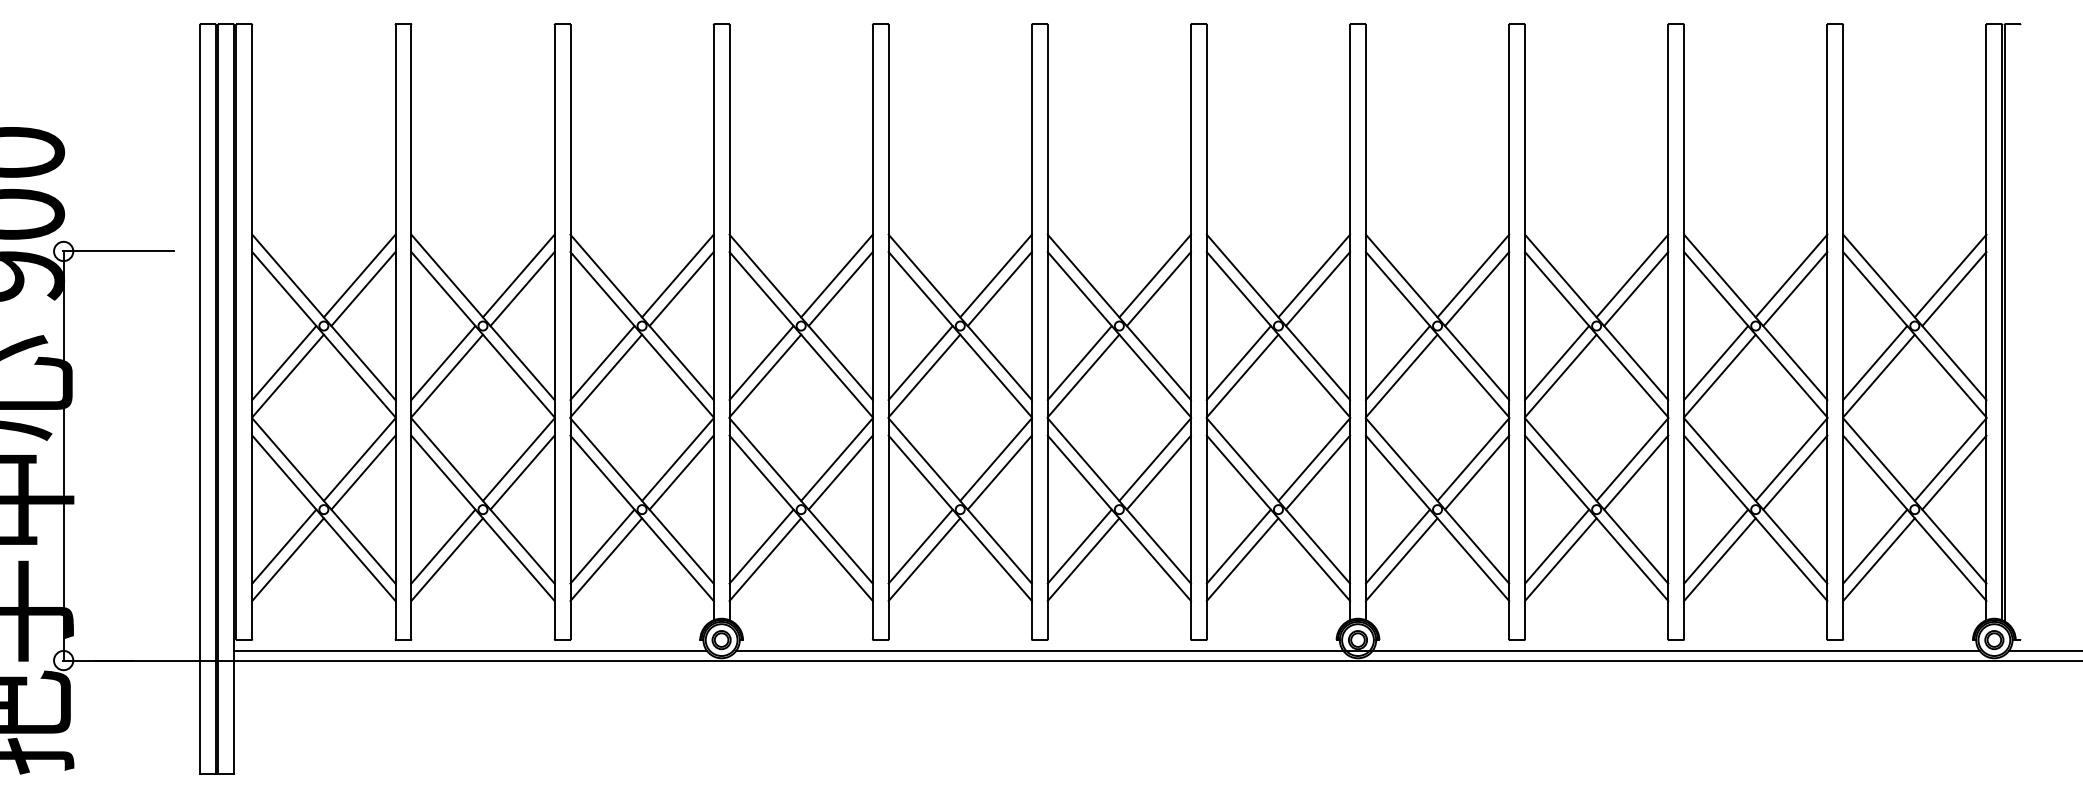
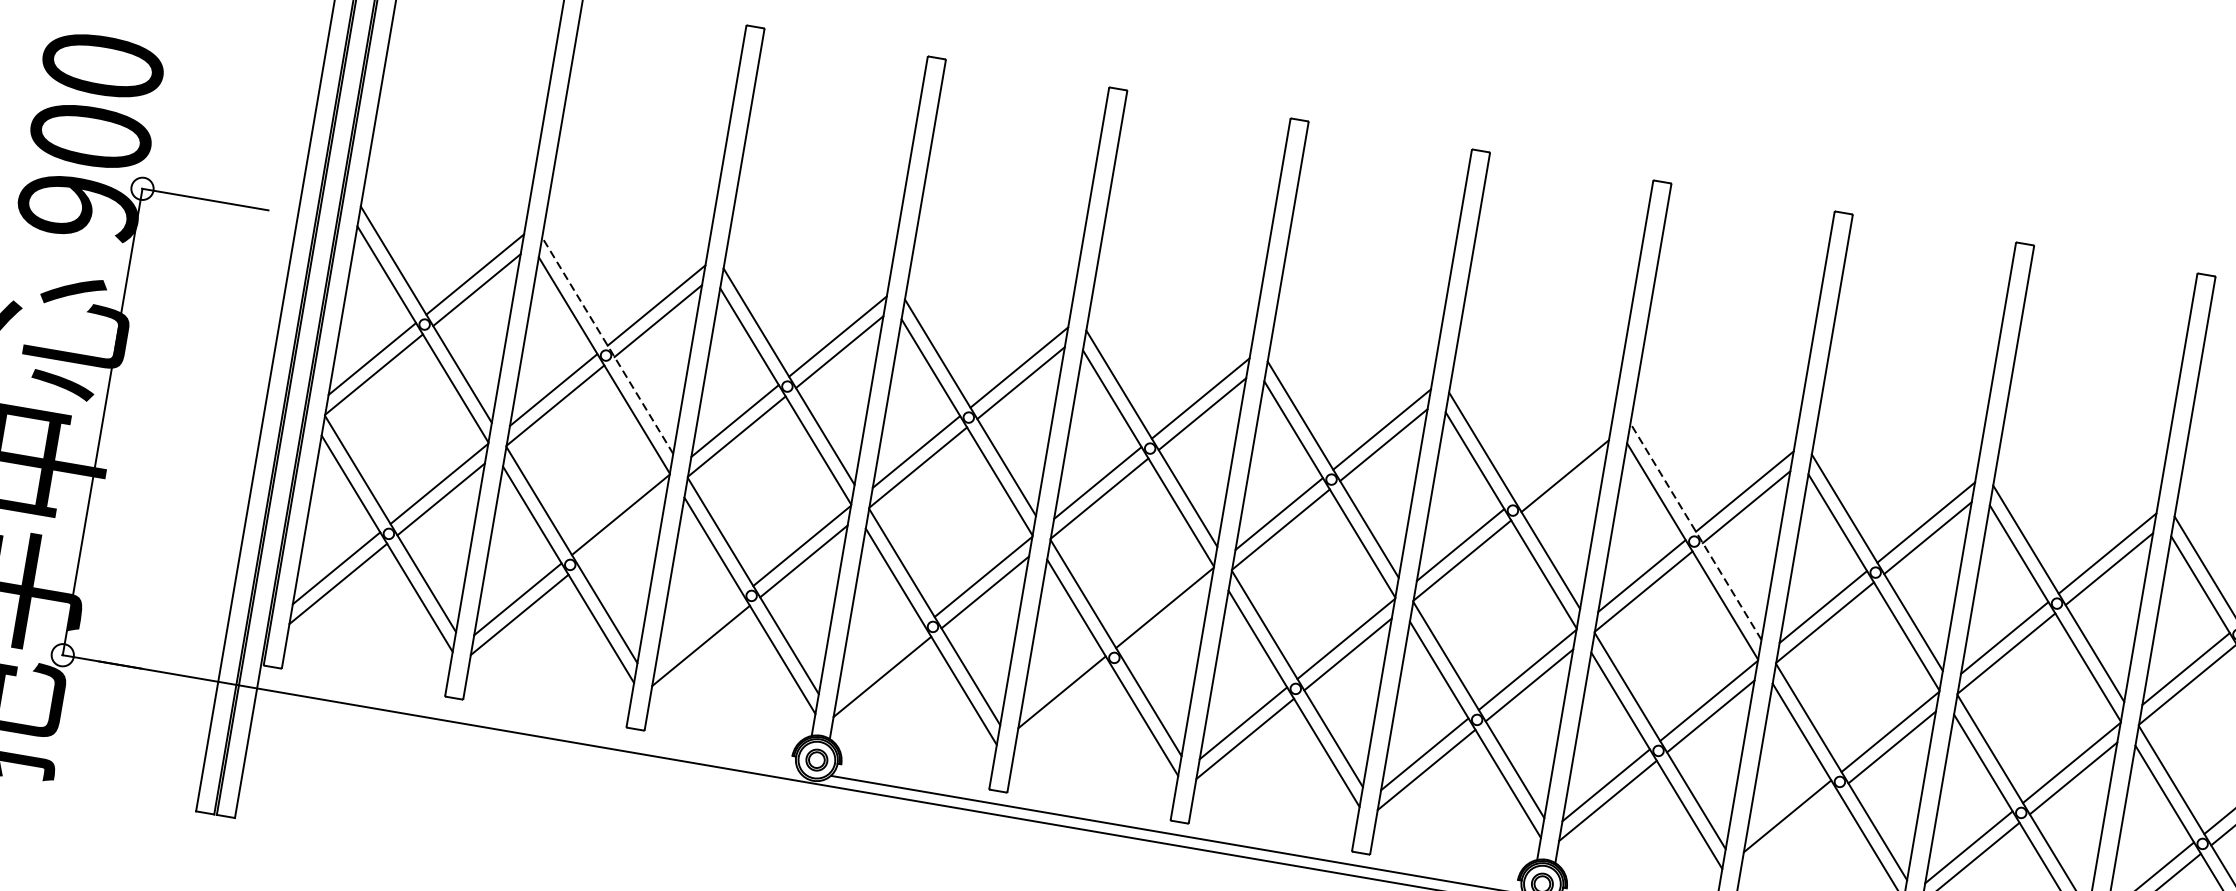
line: (1314, 275) -> (1563, 459), removed
line: (482, 317) -> (607, 345), solid -> dashed
line: (1437, 317) -> (1695, 531), solid -> dashed
line: (522, 472) -> (622, 530), removed
line: (999, 472) -> (1166, 623), removed
line: (602, 546) -> (699, 630), removed
line: (761, 546) -> (880, 661), removed
line: (924, 559) -> (1063, 707), removed
line: (1560, 559) -> (1788, 831), removed
line: (470, 651) -> (528, 724), removed

